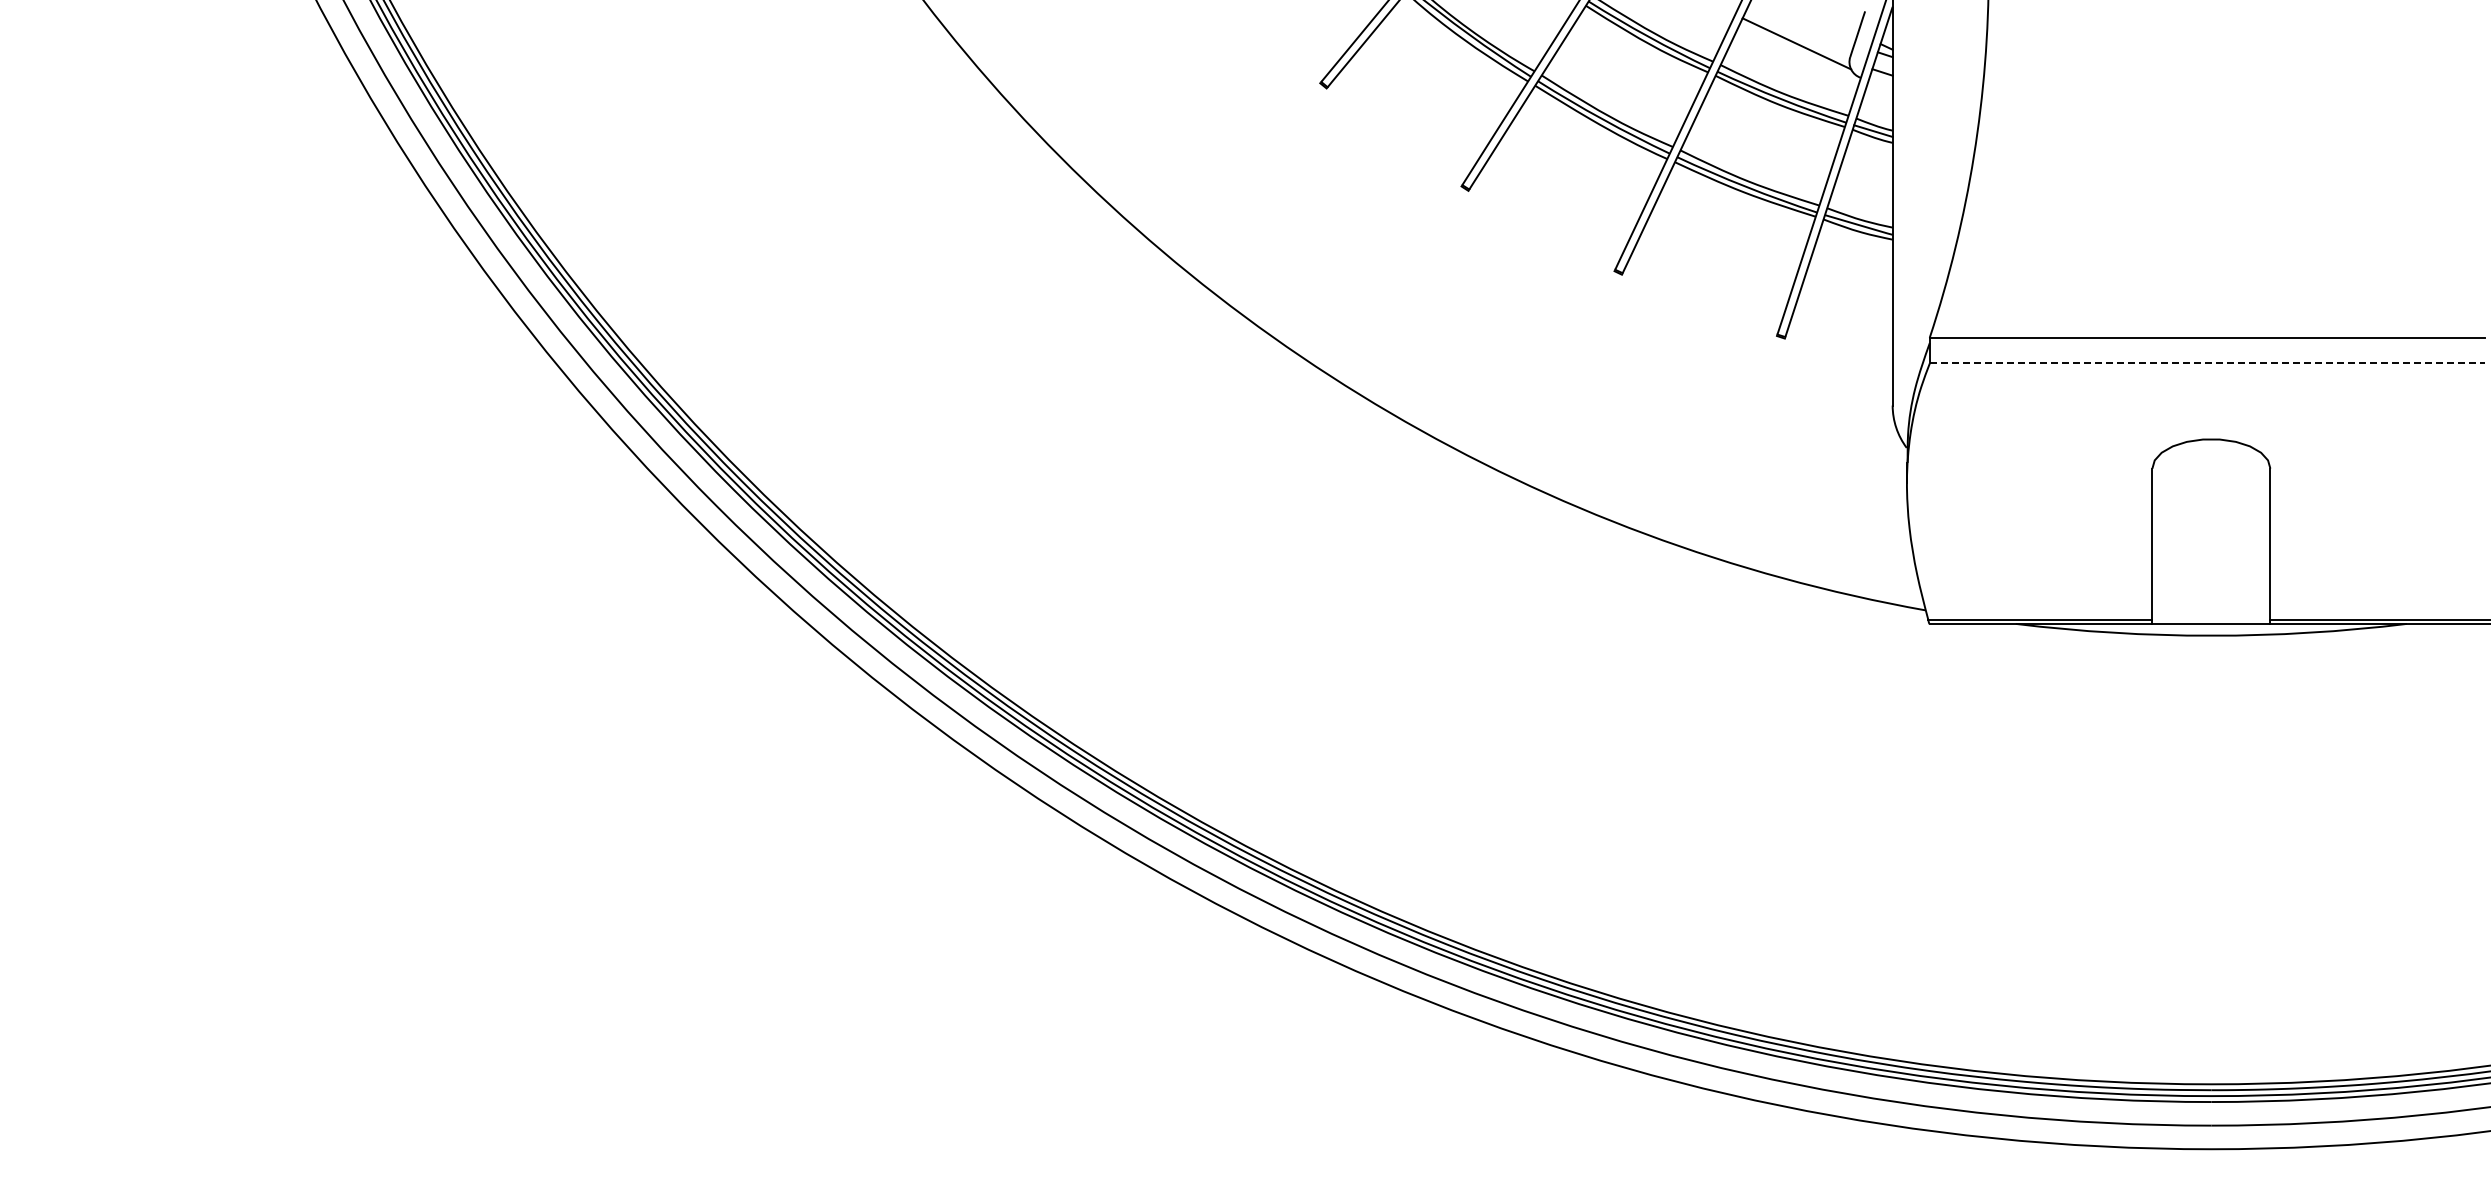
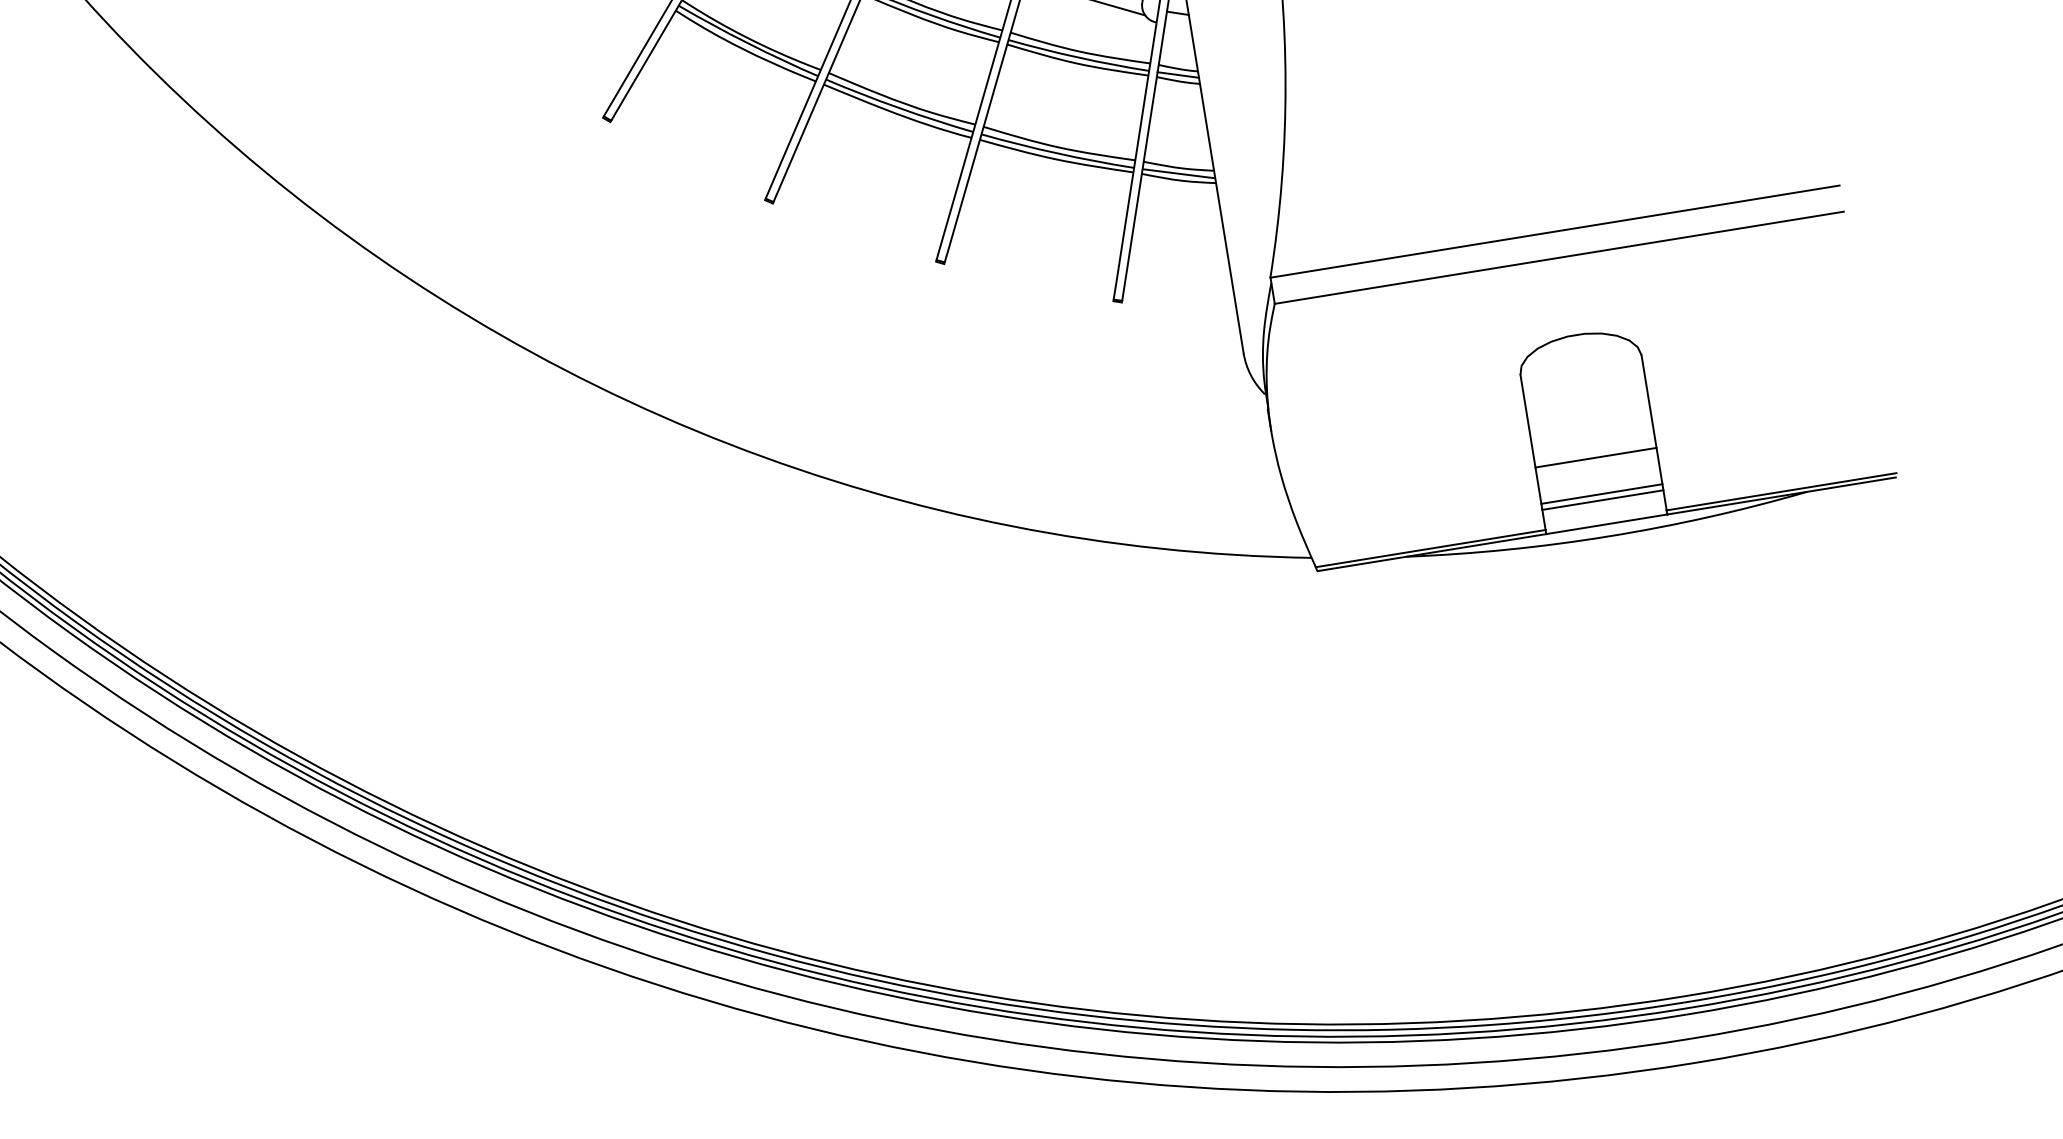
line: (2207, 363) -> (1559, 257), dashed -> solid
line: (2211, 558) -> (1596, 457), added
line: (2211, 594) -> (1602, 494), added
line: (2211, 600) -> (1603, 500), added

